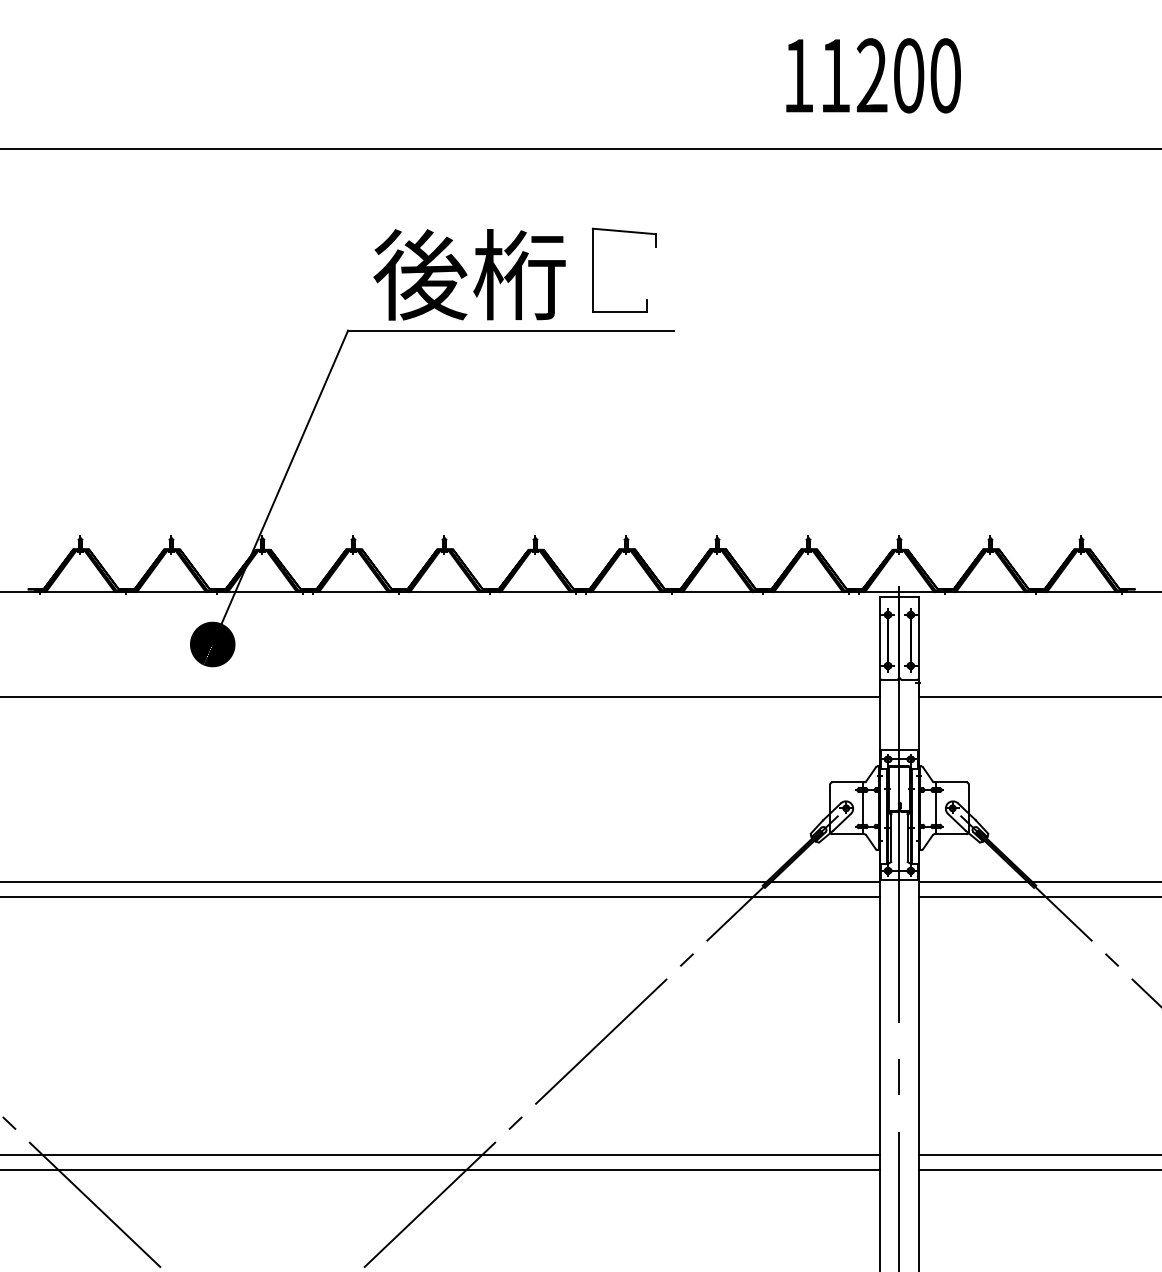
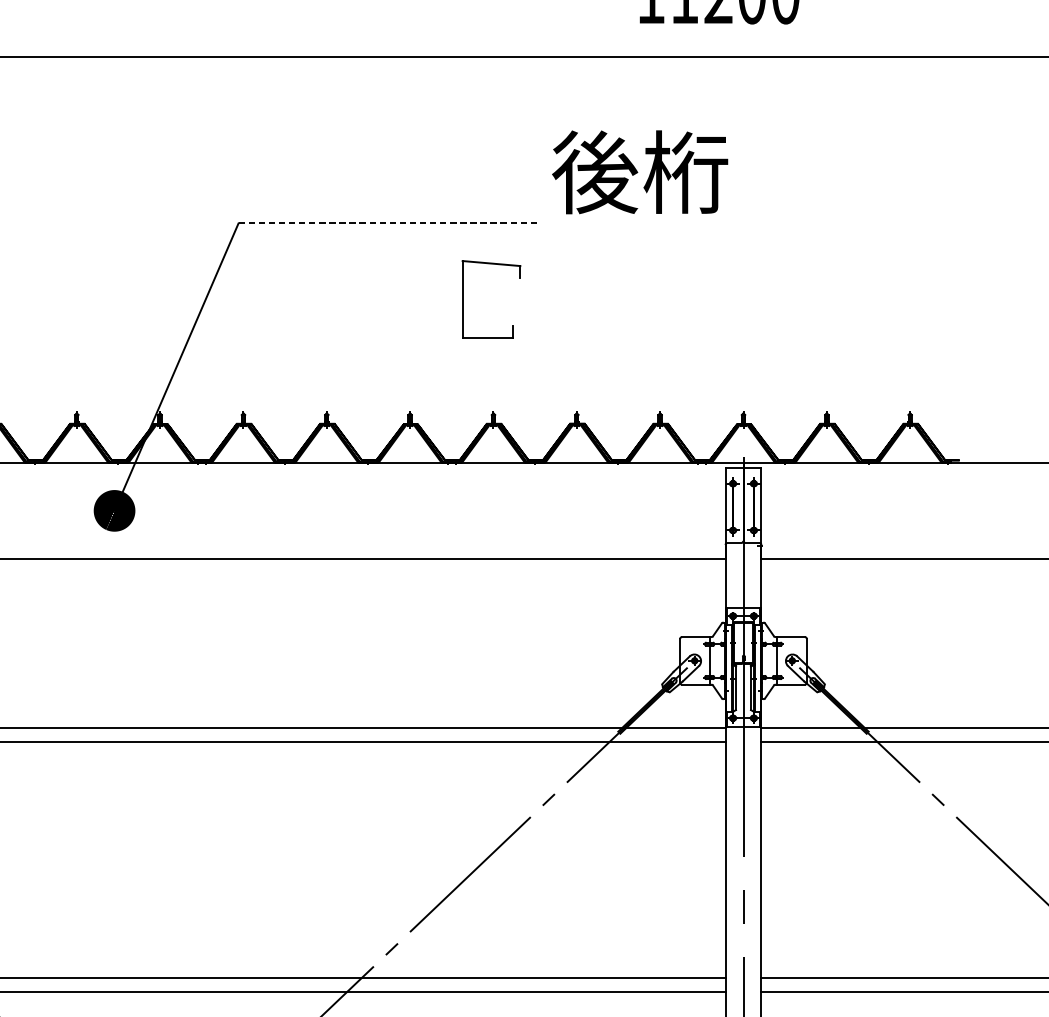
part: (593, 269) -> (463, 298), moved
text: (469, 274) -> (640, 172), moved
line: (511, 330) -> (388, 223), solid -> dashed

